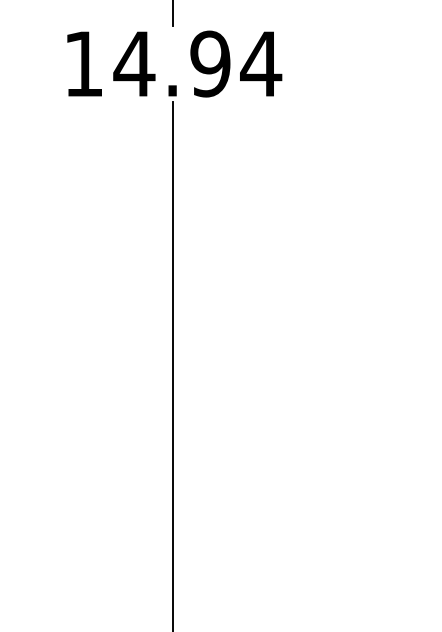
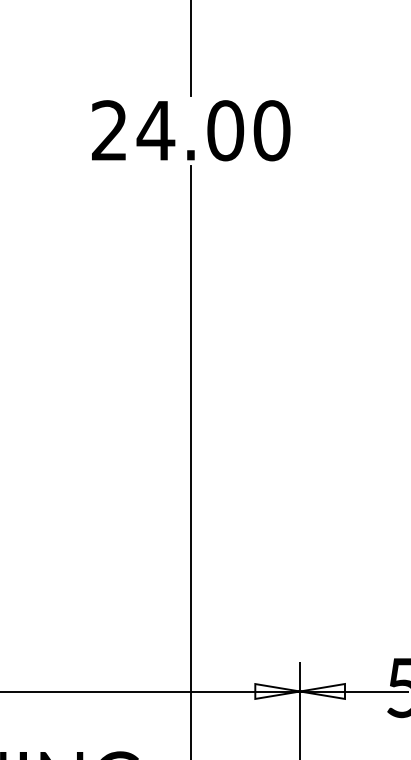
text: (173, 63) -> (191, 130), 14.94 -> 24.00

